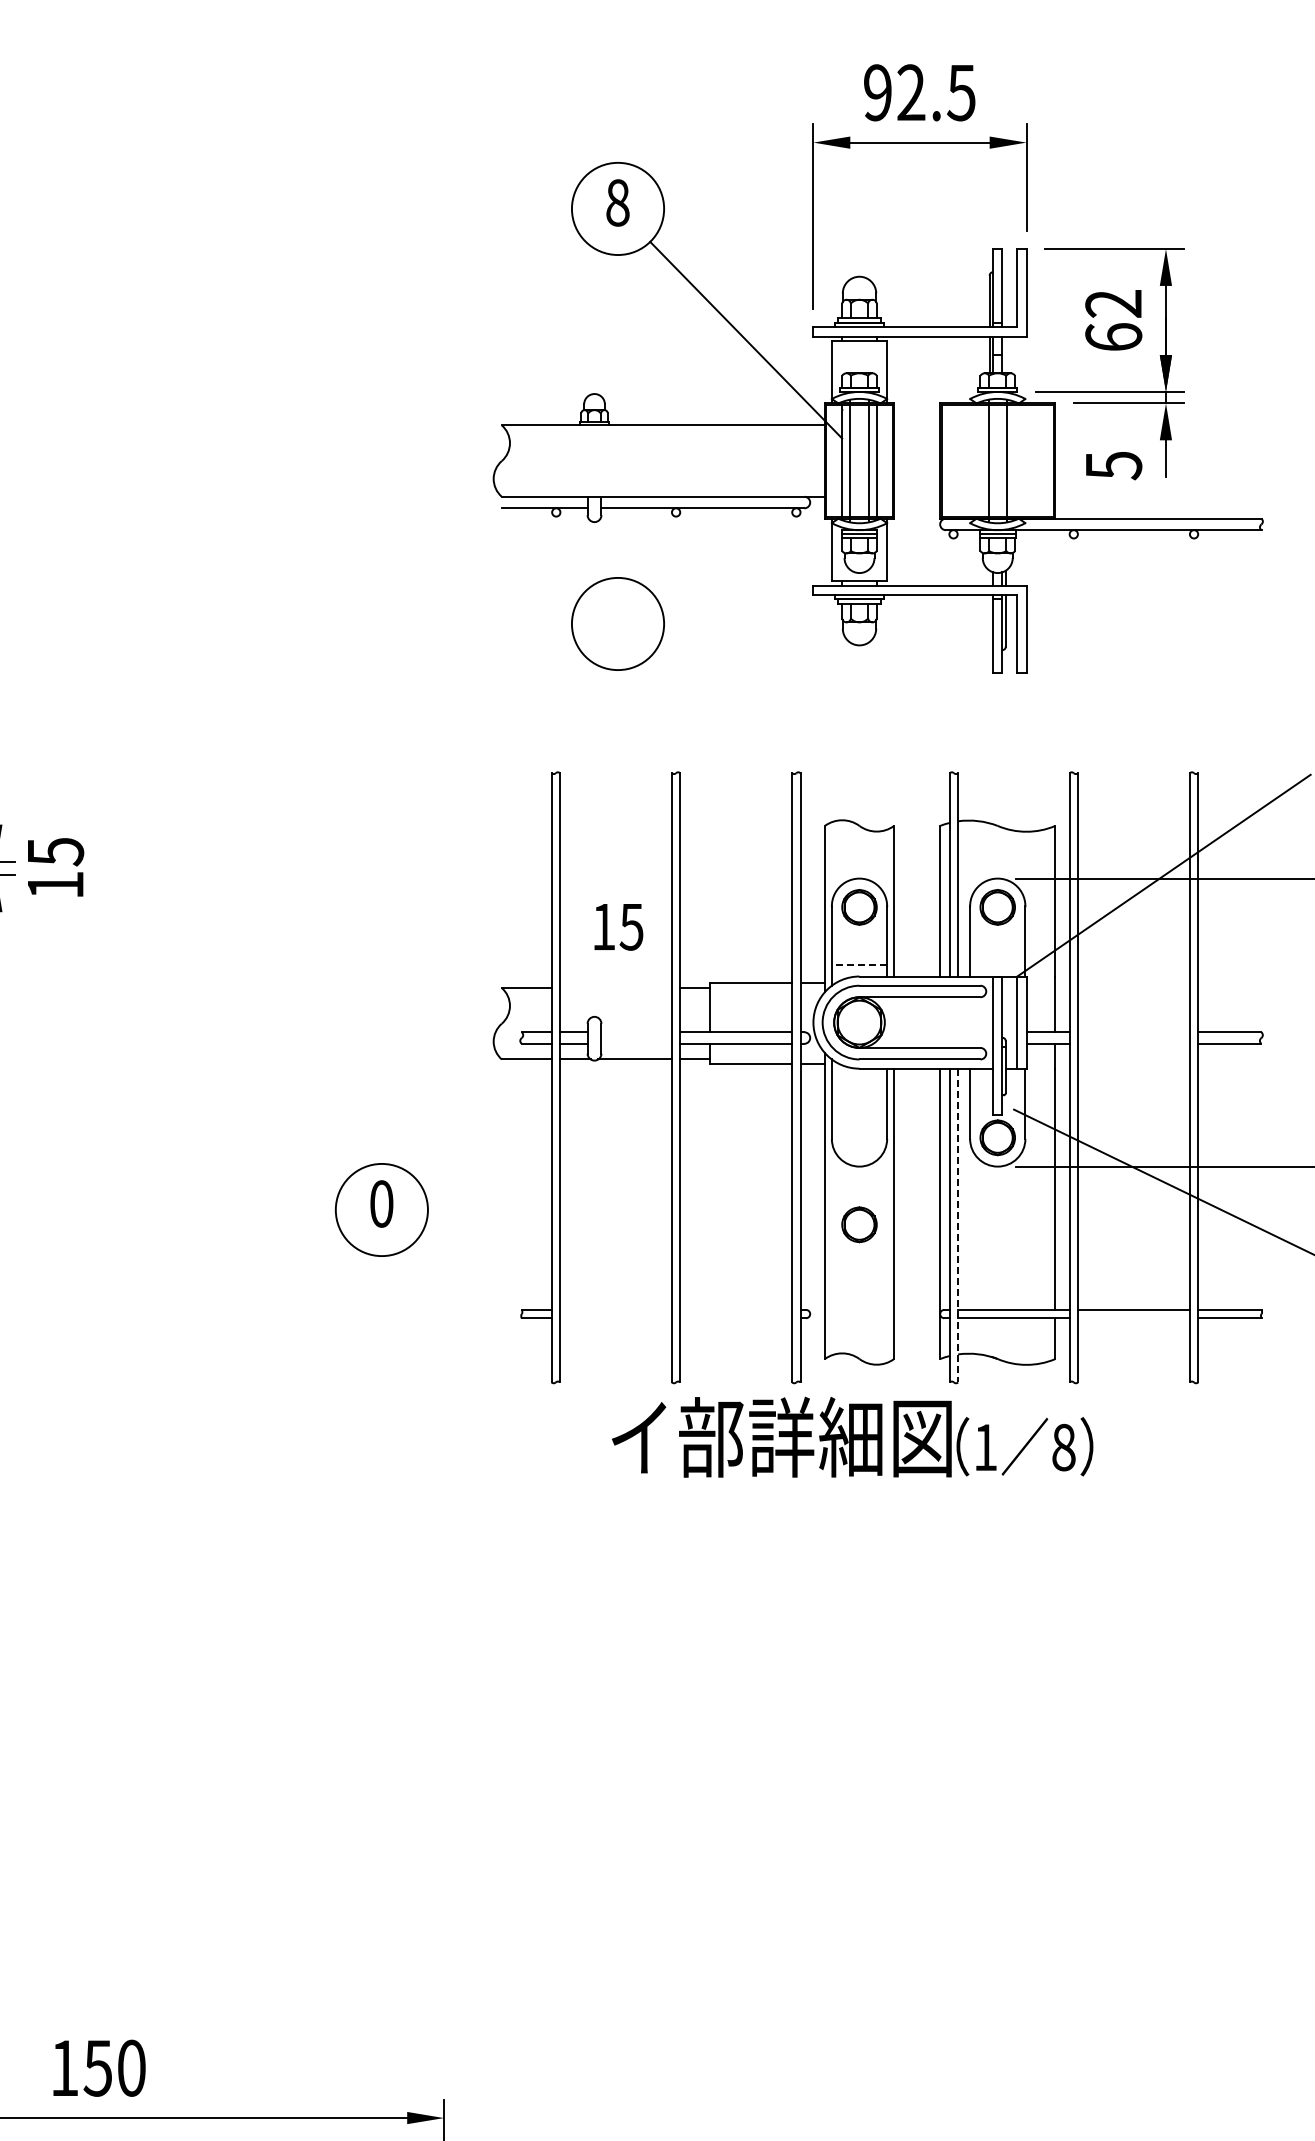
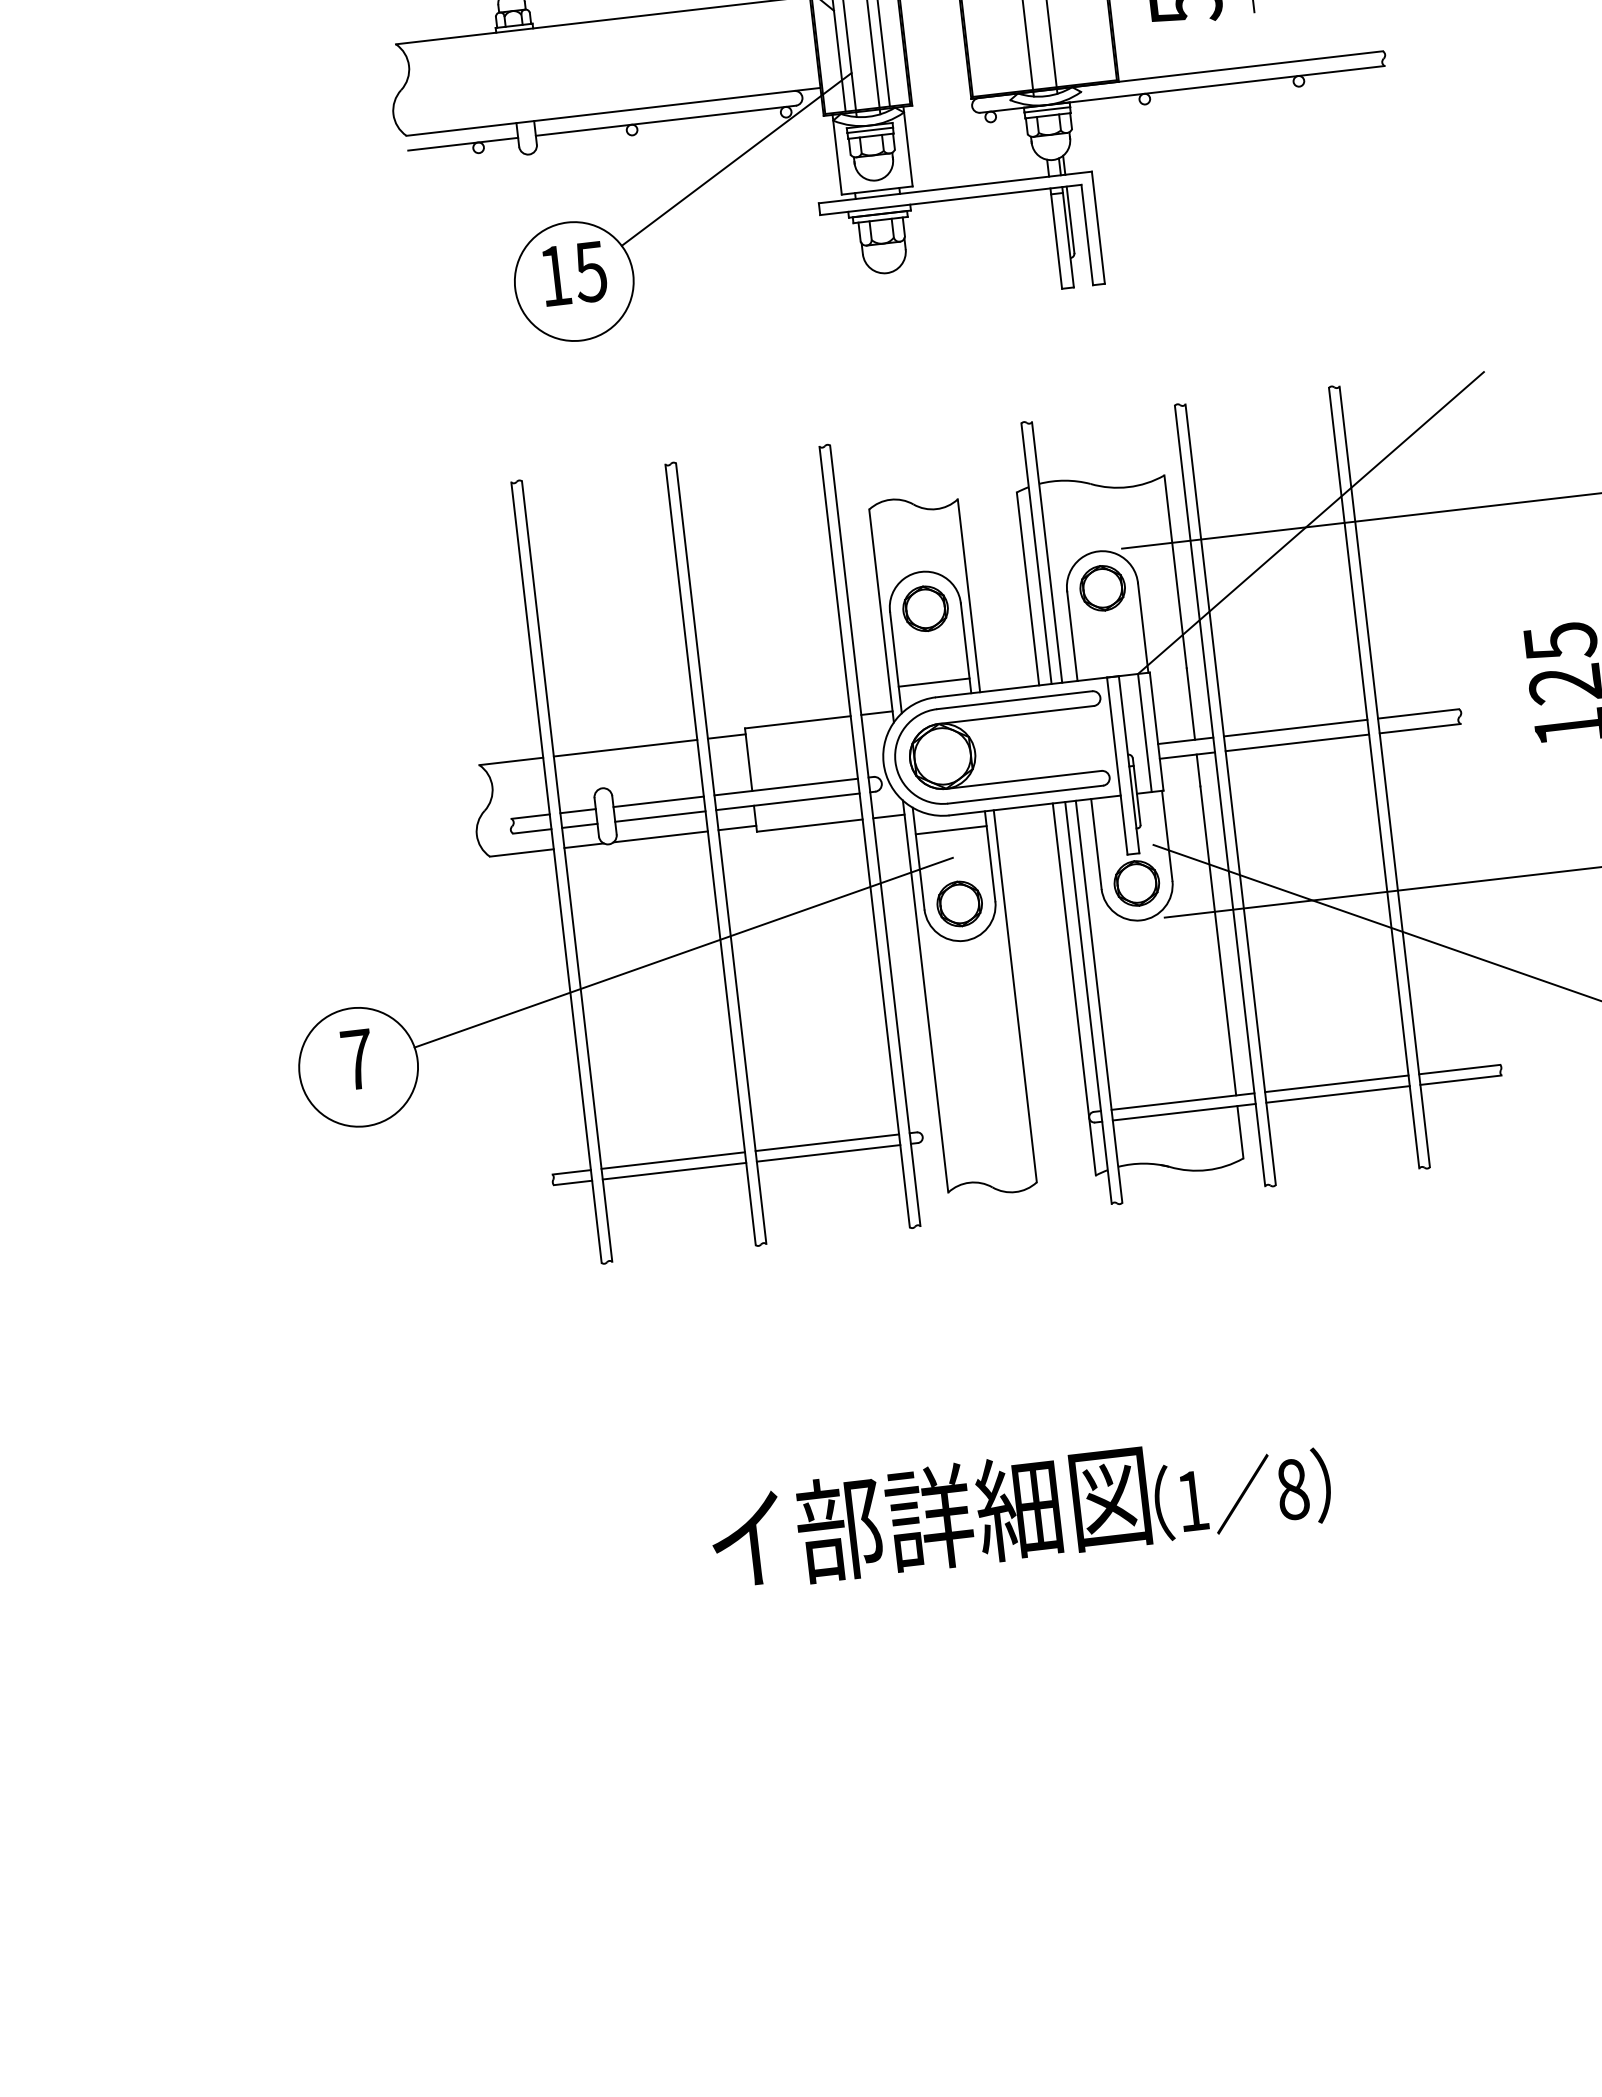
line: (753, 544) -> (736, 159), added
text: (618, 927) -> (574, 274), moved
line: (859, 965) -> (934, 683), dashed -> solid
line: (615, 988) -> (625, 748), added
line: (636, 1032) -> (658, 802), added
line: (1133, 1032) -> (1295, 728), added
line: (636, 1043) -> (660, 816), added
line: (1133, 1043) -> (1296, 742), added
line: (859, 1080) -> (951, 830), added
line: (642, 1150) -> (683, 952), added
text: (381, 1203) -> (357, 1058), 0 -> 7
part: (859, 1224) -> (959, 903), moved
line: (958, 1225) -> (1099, 1001), dashed -> solid
line: (615, 1309) -> (672, 1160), added
line: (736, 1309) -> (827, 1142), added
line: (615, 1318) -> (673, 1171), added
line: (736, 1318) -> (828, 1153), added
line: (1133, 1318) -> (1337, 1094), added
text: (852, 1436) -> (1020, 1506), moved

